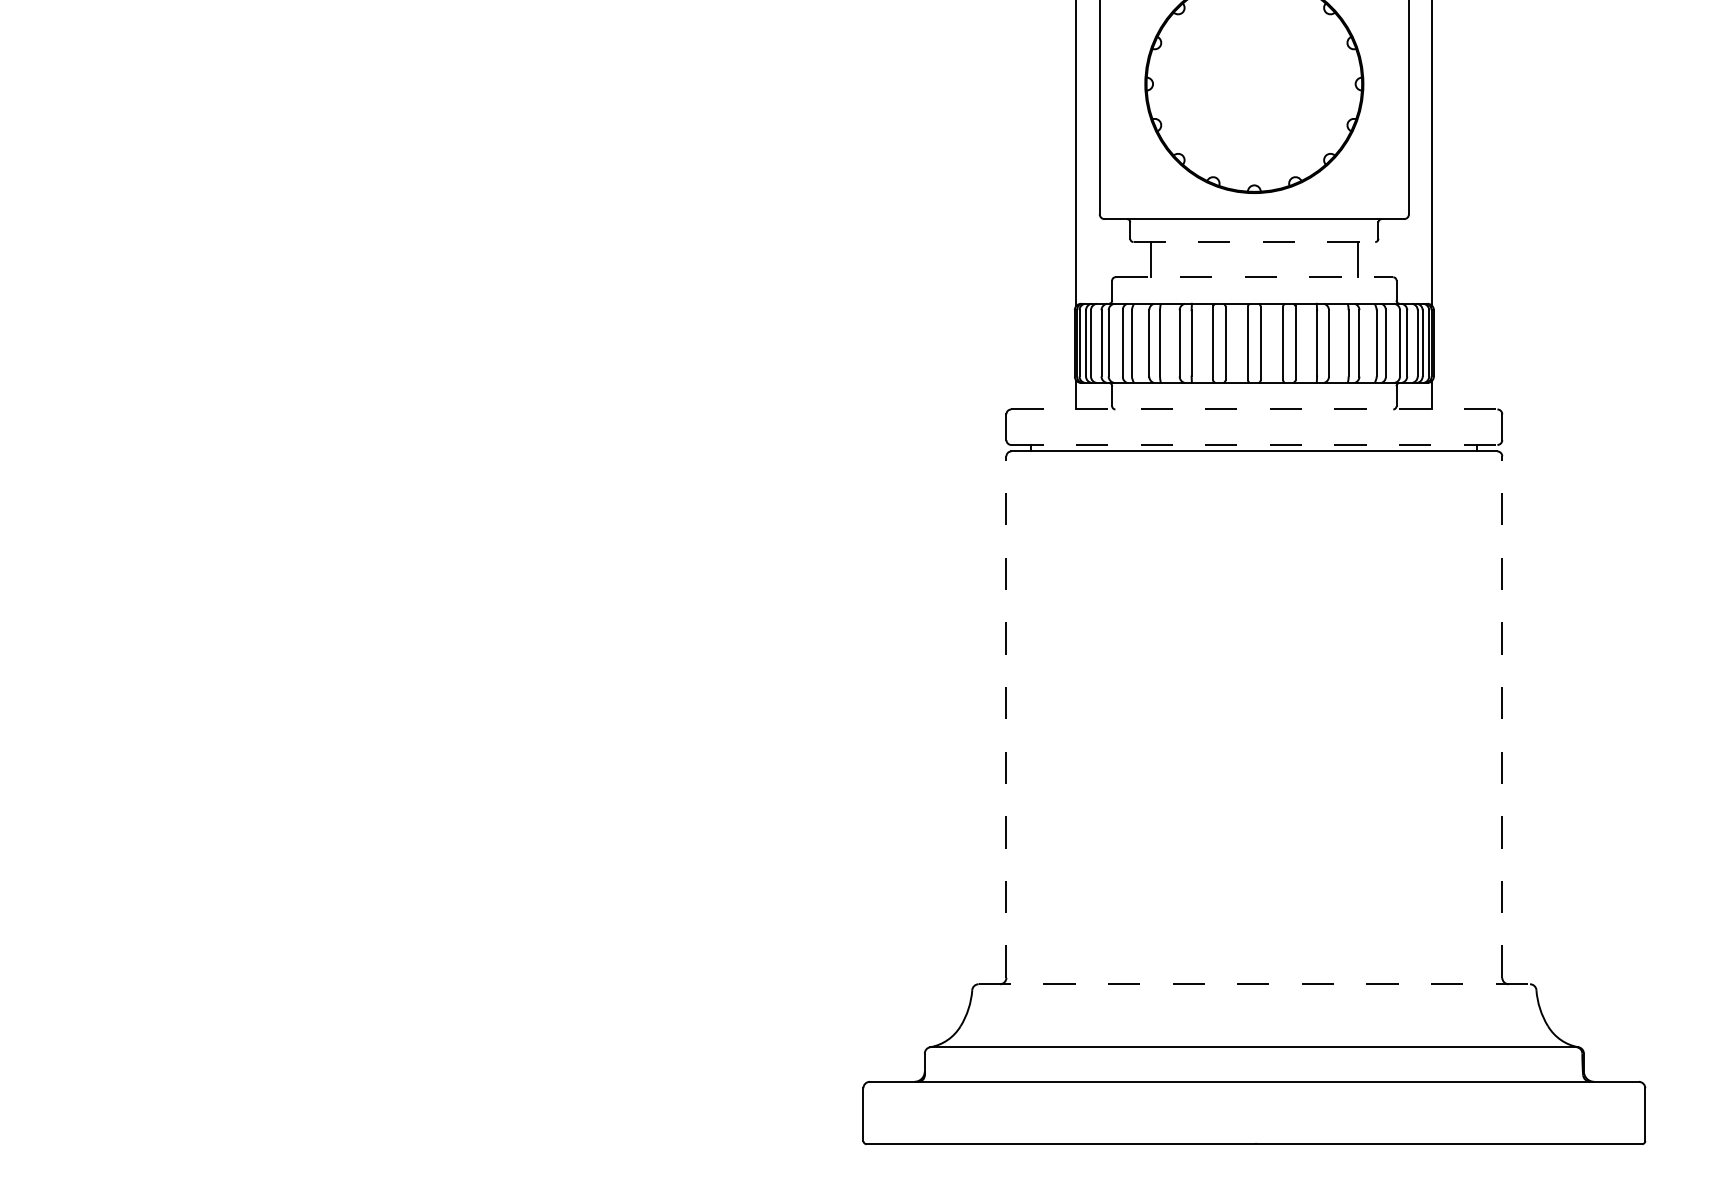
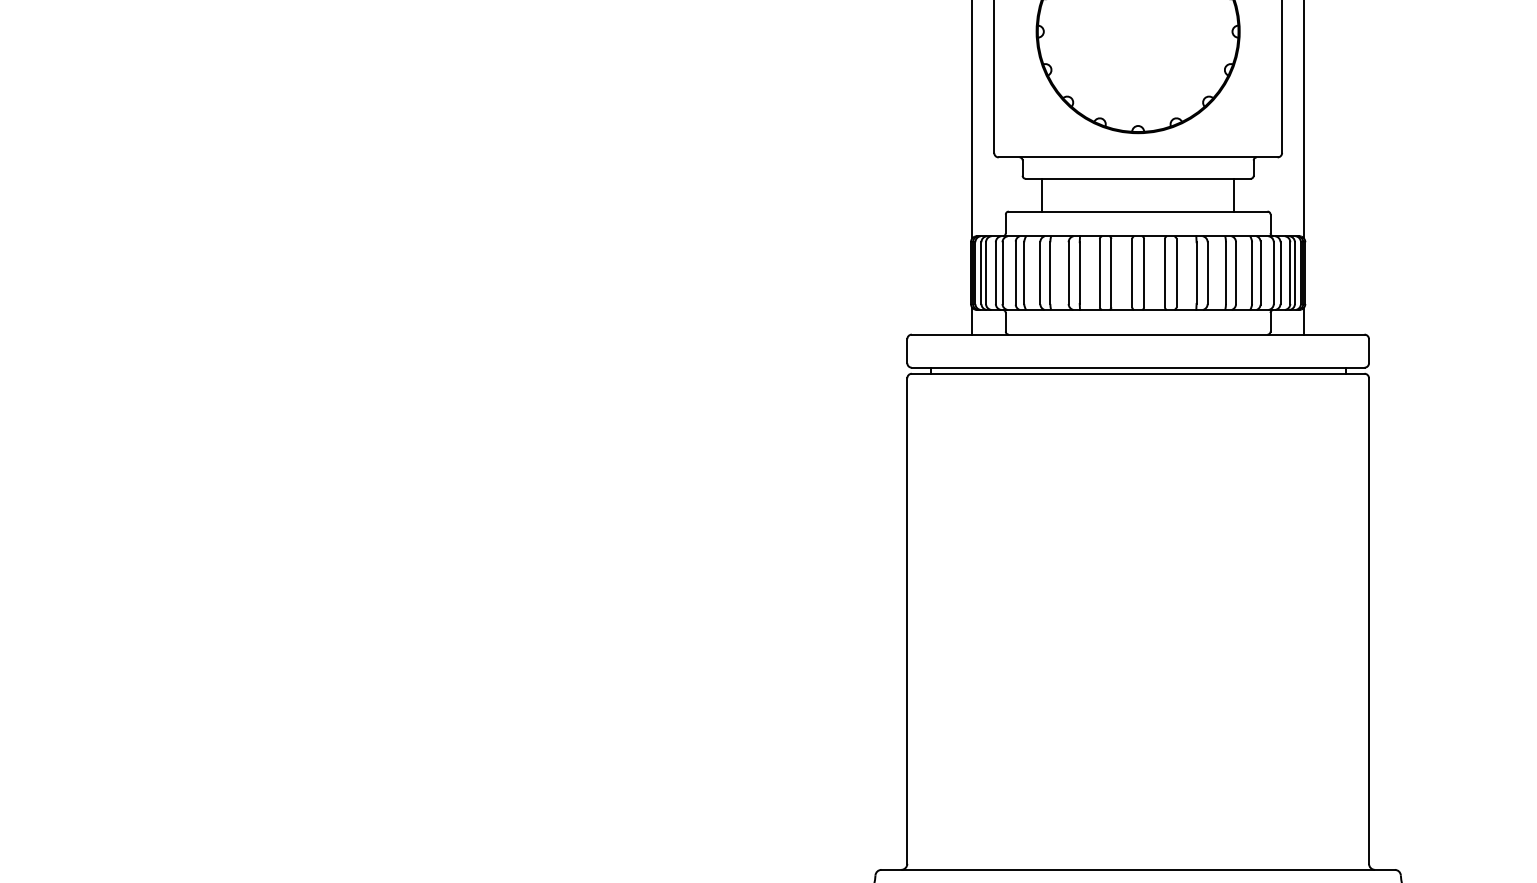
line: (1254, 242) -> (1138, 179), dashed -> solid
line: (1254, 277) -> (1138, 211), dashed -> solid
line: (1254, 409) -> (1138, 334), dashed -> solid
line: (1254, 444) -> (1138, 367), dashed -> solid
line: (1006, 717) -> (907, 621), dashed -> solid
line: (1502, 717) -> (1369, 621), dashed -> solid
line: (1254, 984) -> (1138, 870), dashed -> solid

